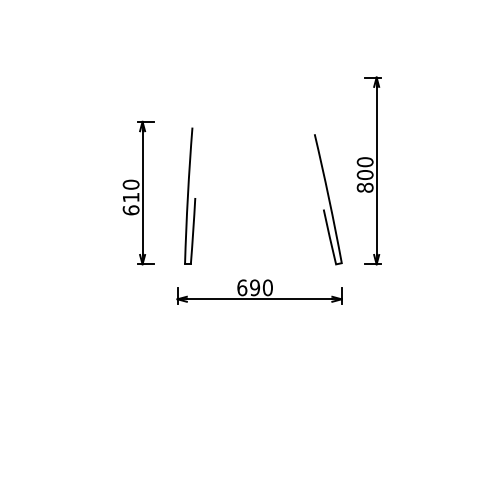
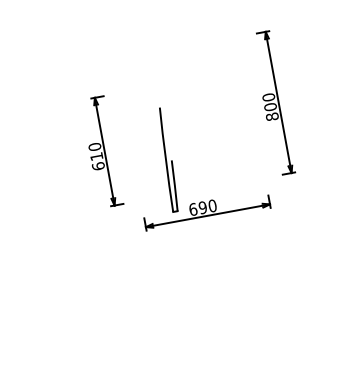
part: (190, 195) -> (167, 159), moved
curve: (328, 199) -> (246, 130), removed

